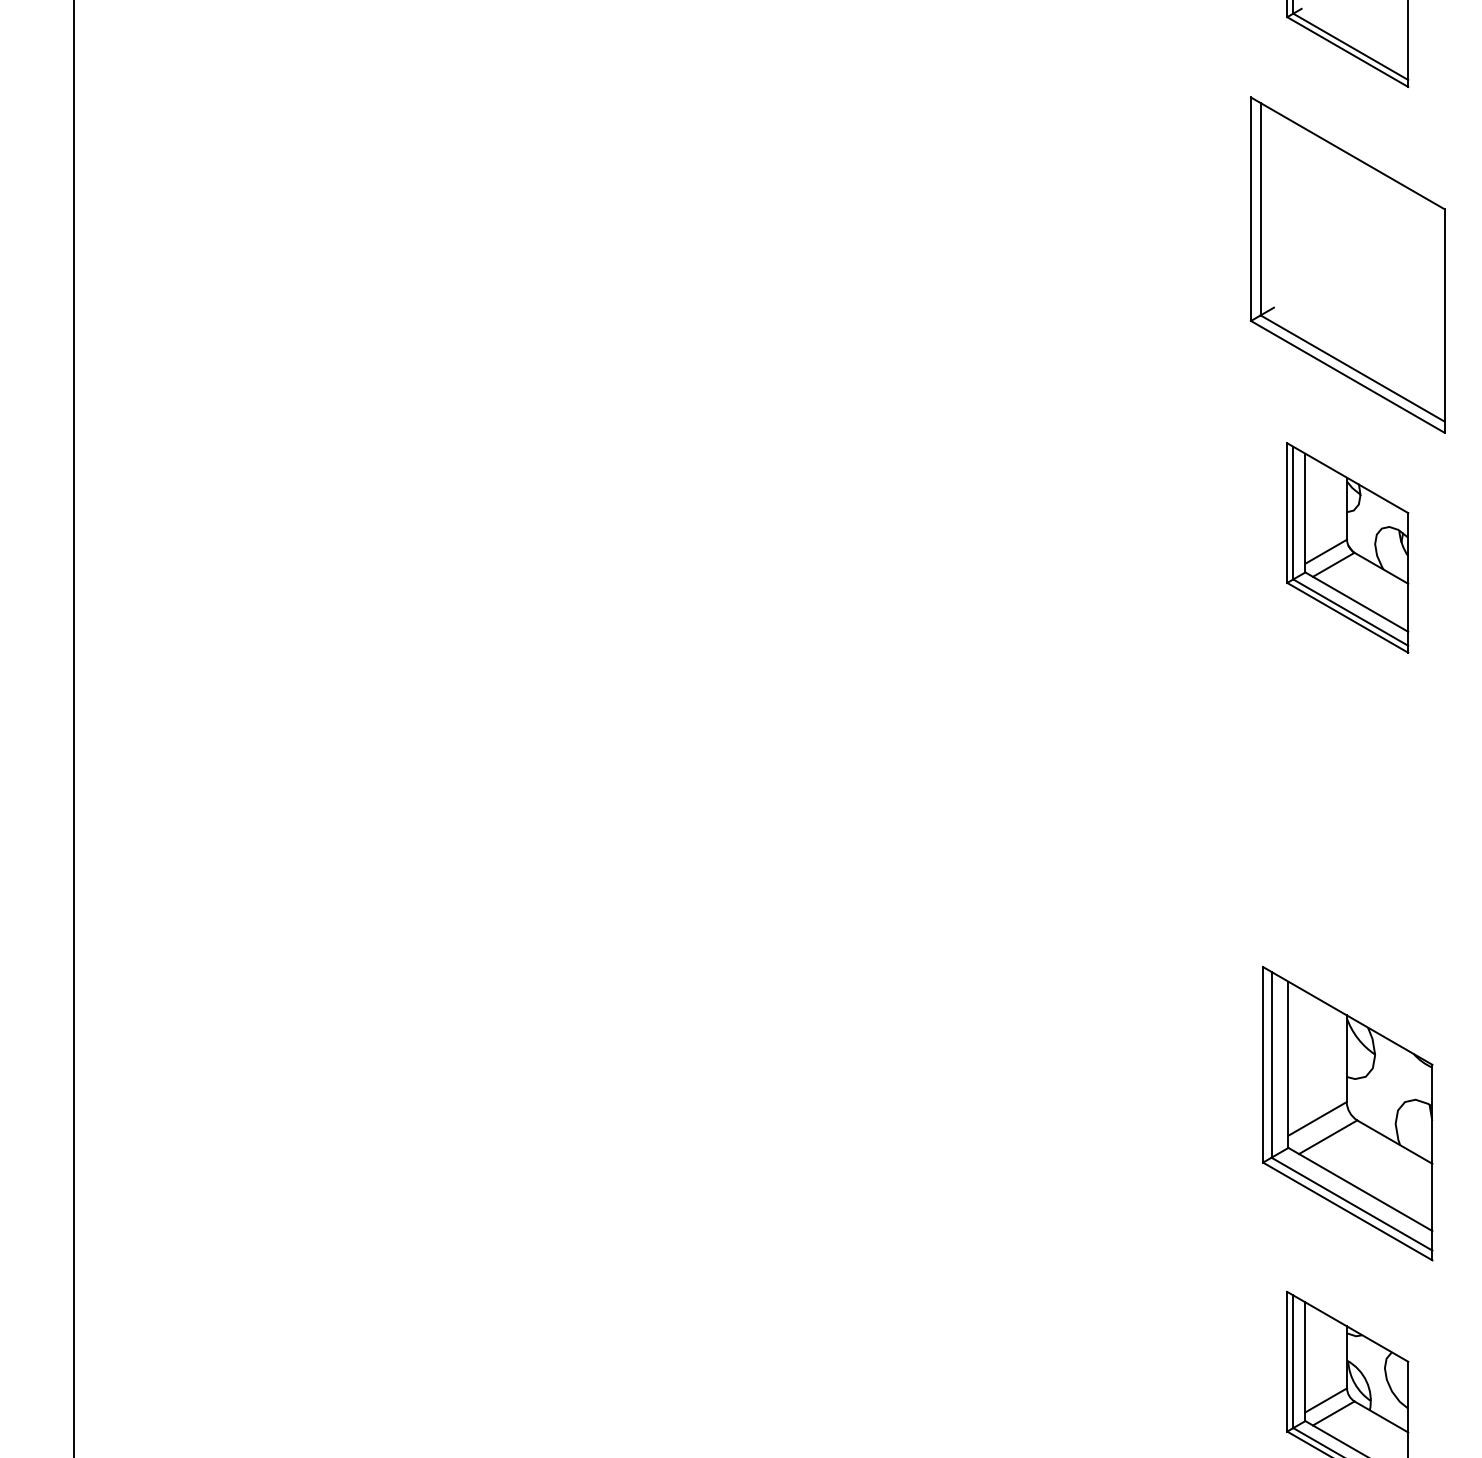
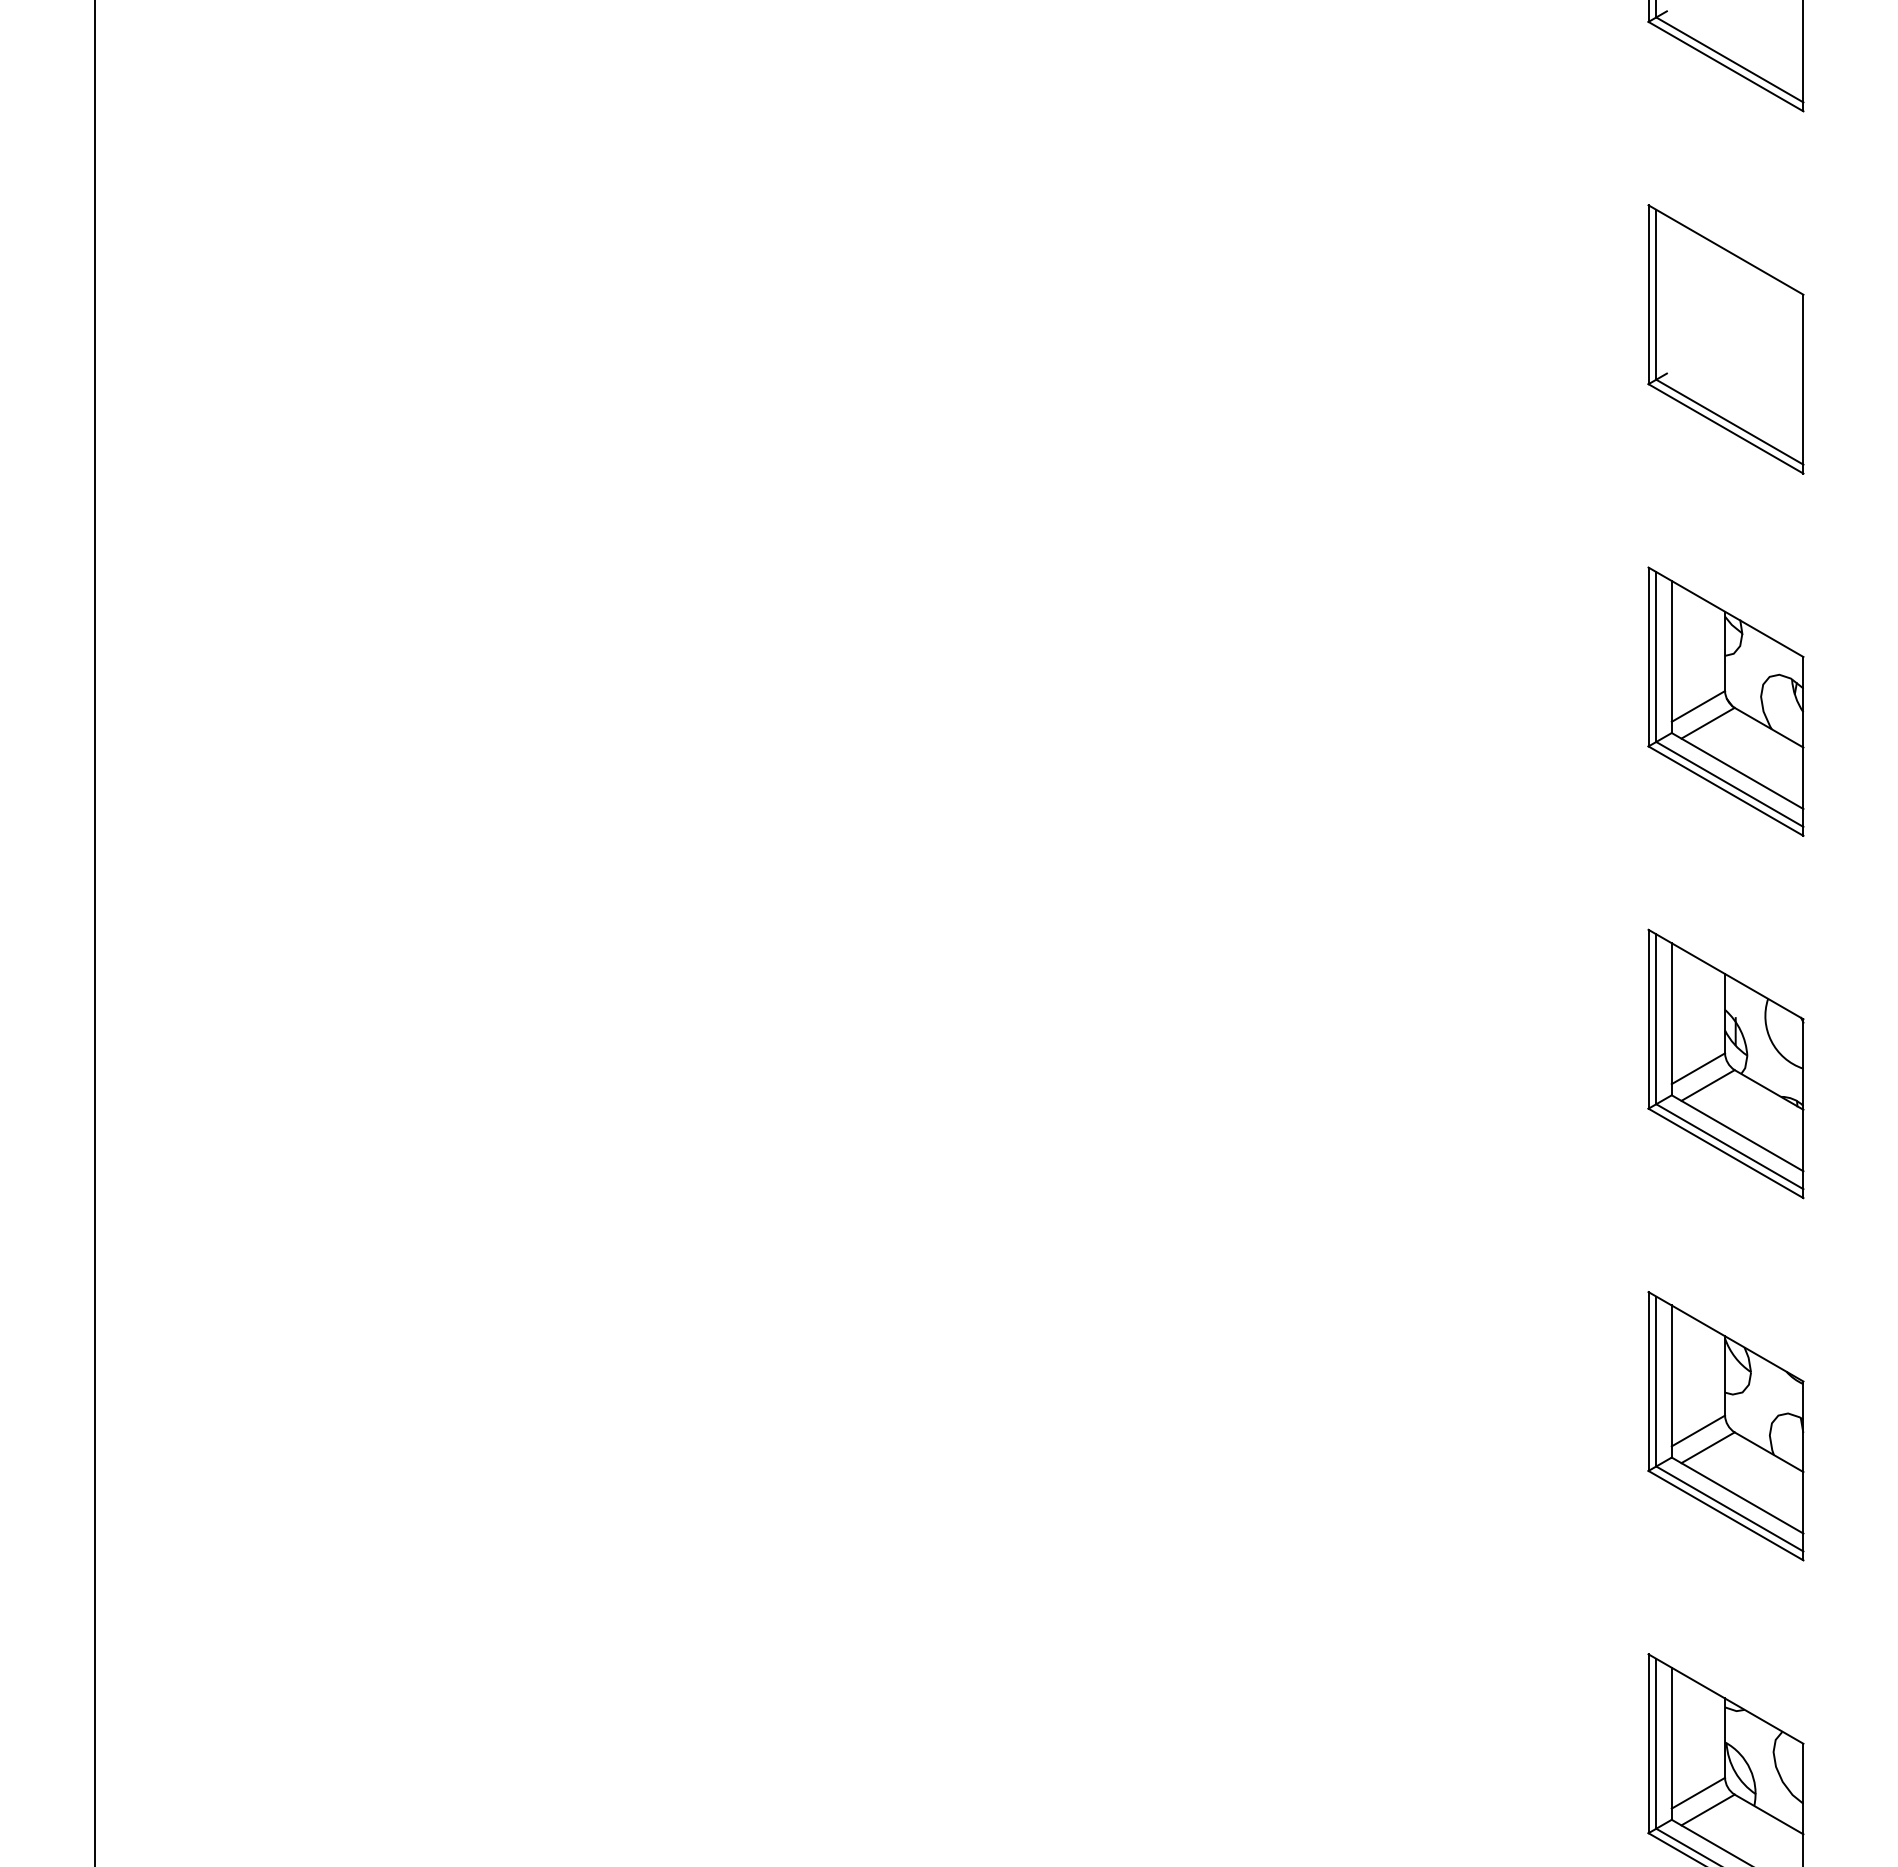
part: (1347, 265) -> (1725, 339), size x0.62
part: (1347, 830) -> (1725, 1063), added
part: (1347, 1113) -> (1725, 1426), size x0.71

